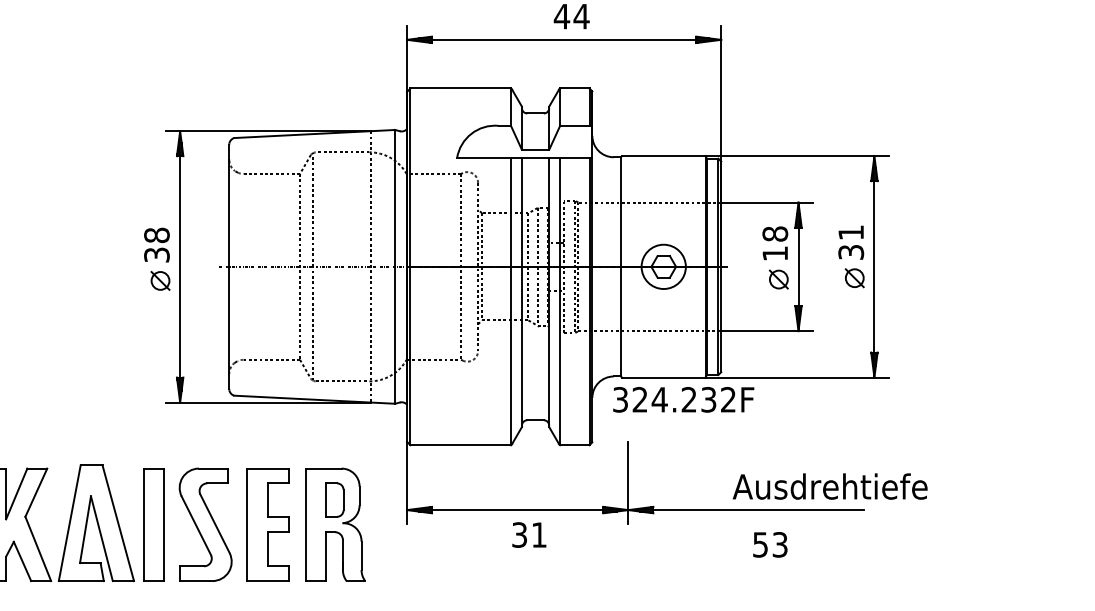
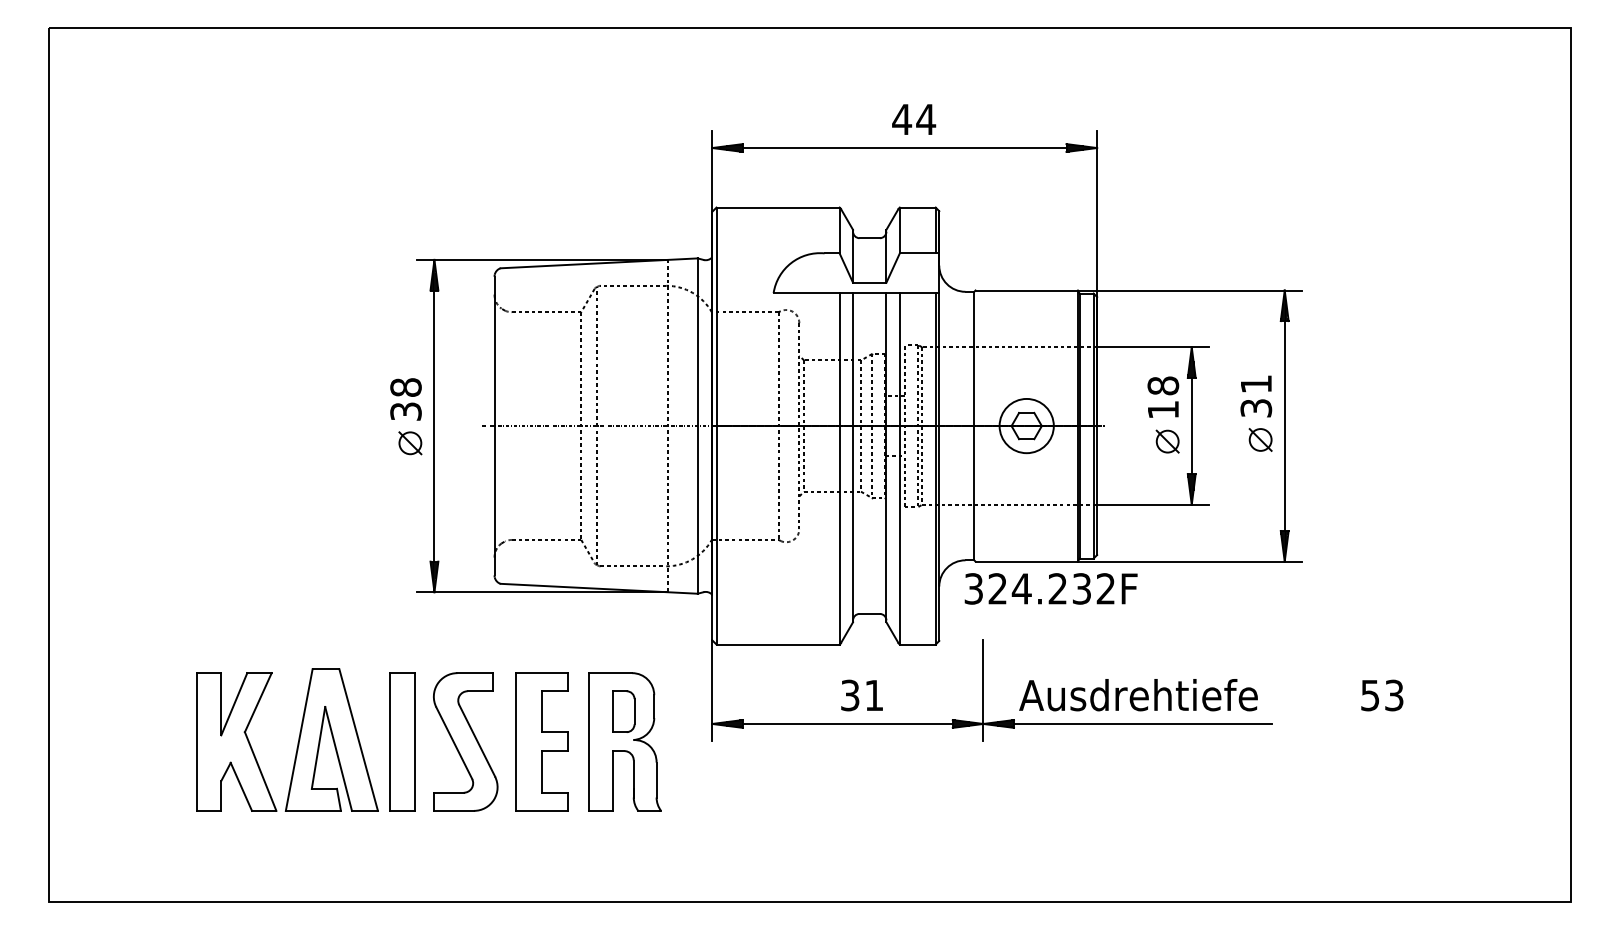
text: (830, 486) -> (1138, 695), moved
text: (528, 535) -> (861, 695), moved
text: (770, 544) -> (1382, 695), moved

